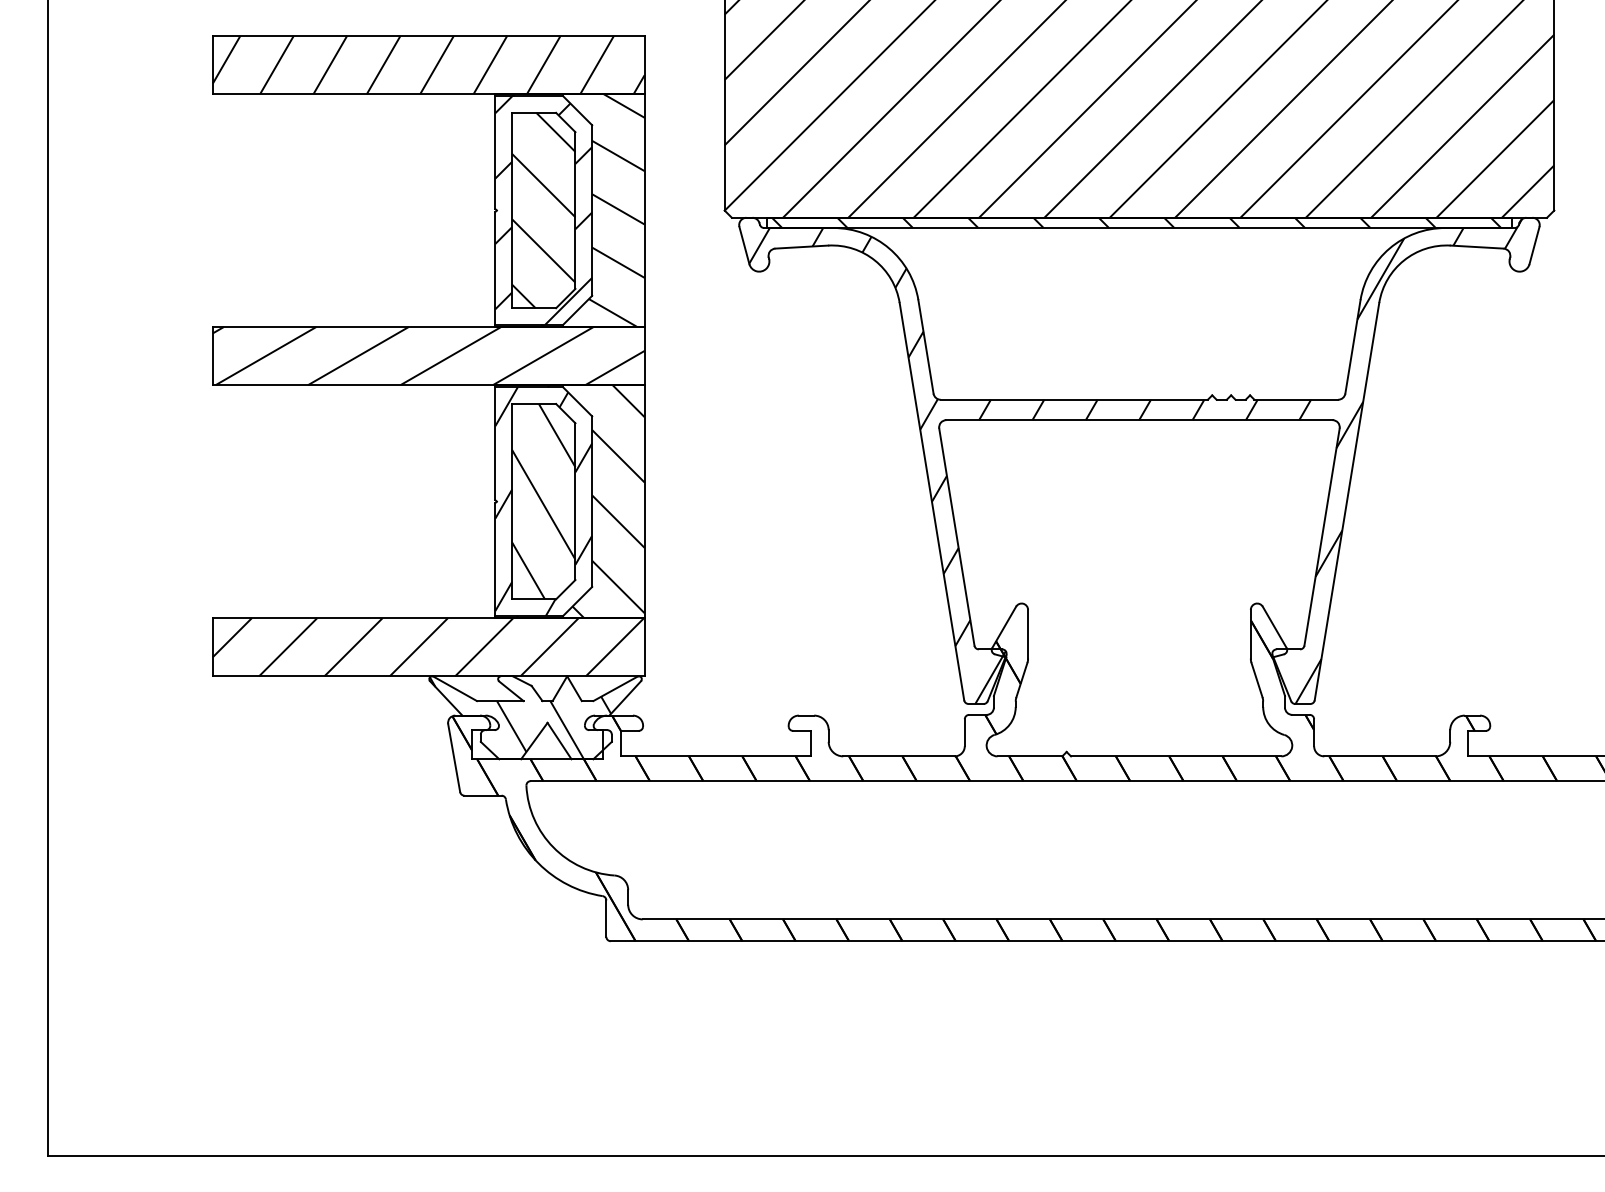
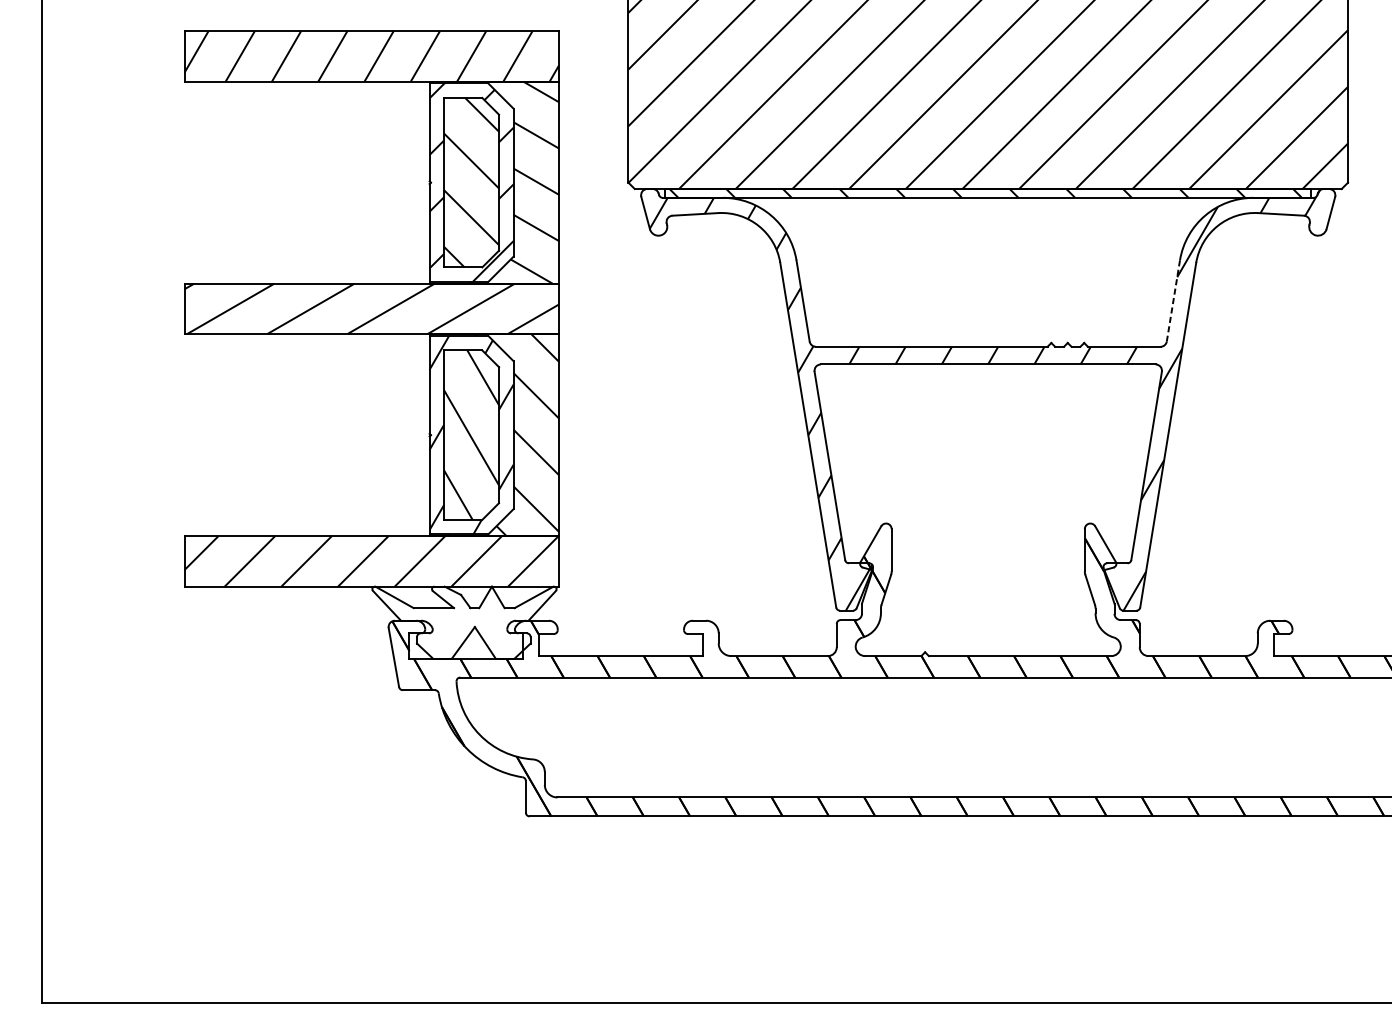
line: (1352, 347) -> (1173, 301), solid -> dashed
hatch: (520, 718) -> (451, 623), removed

